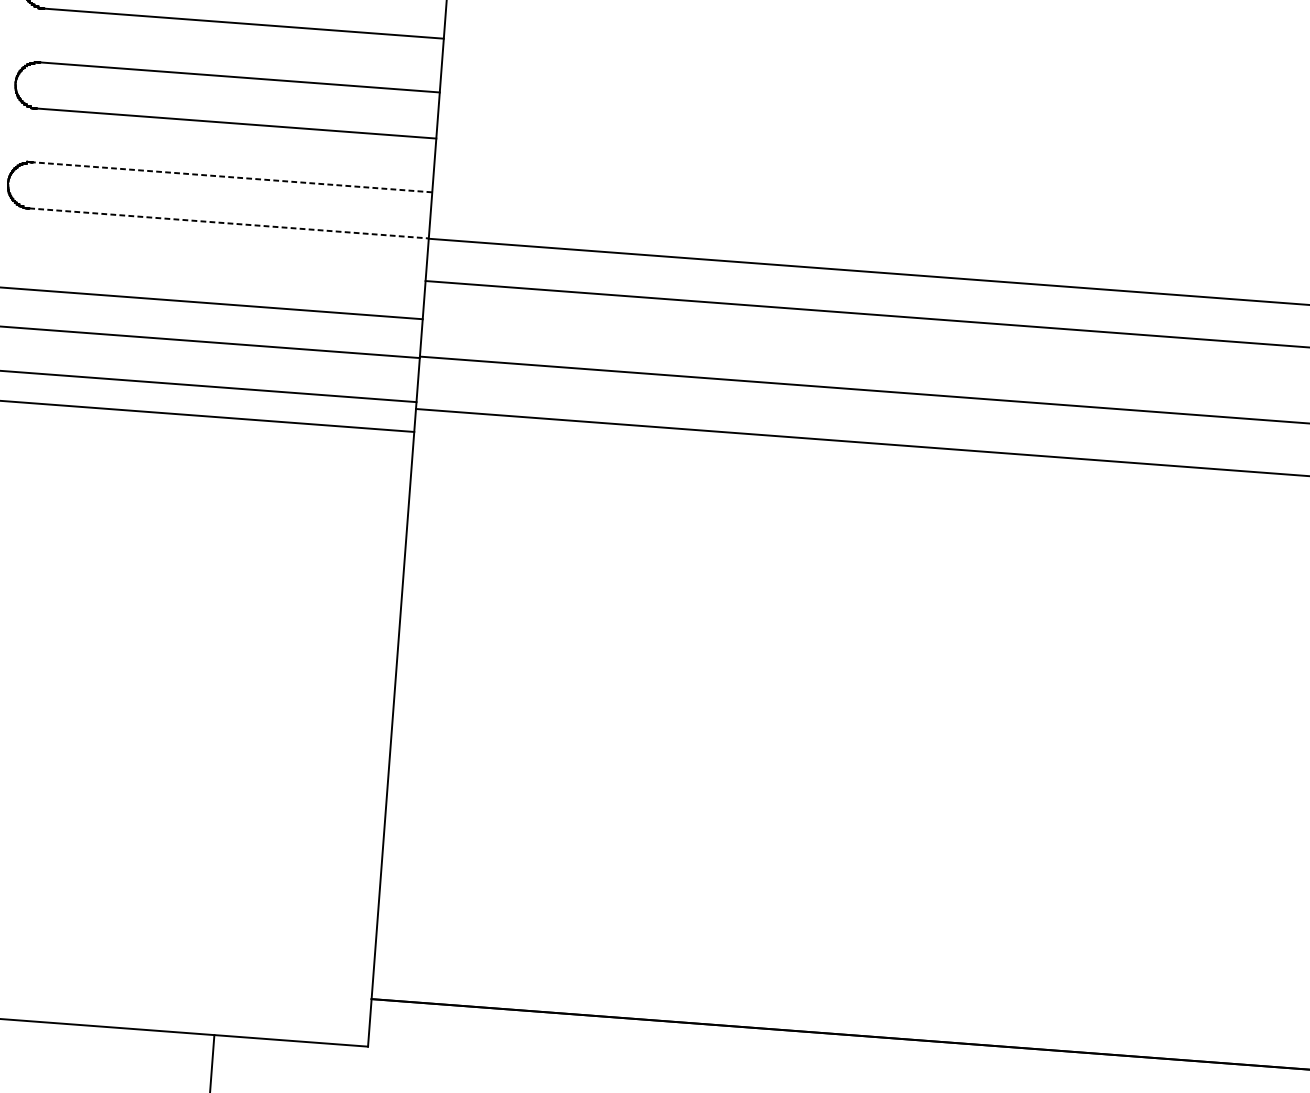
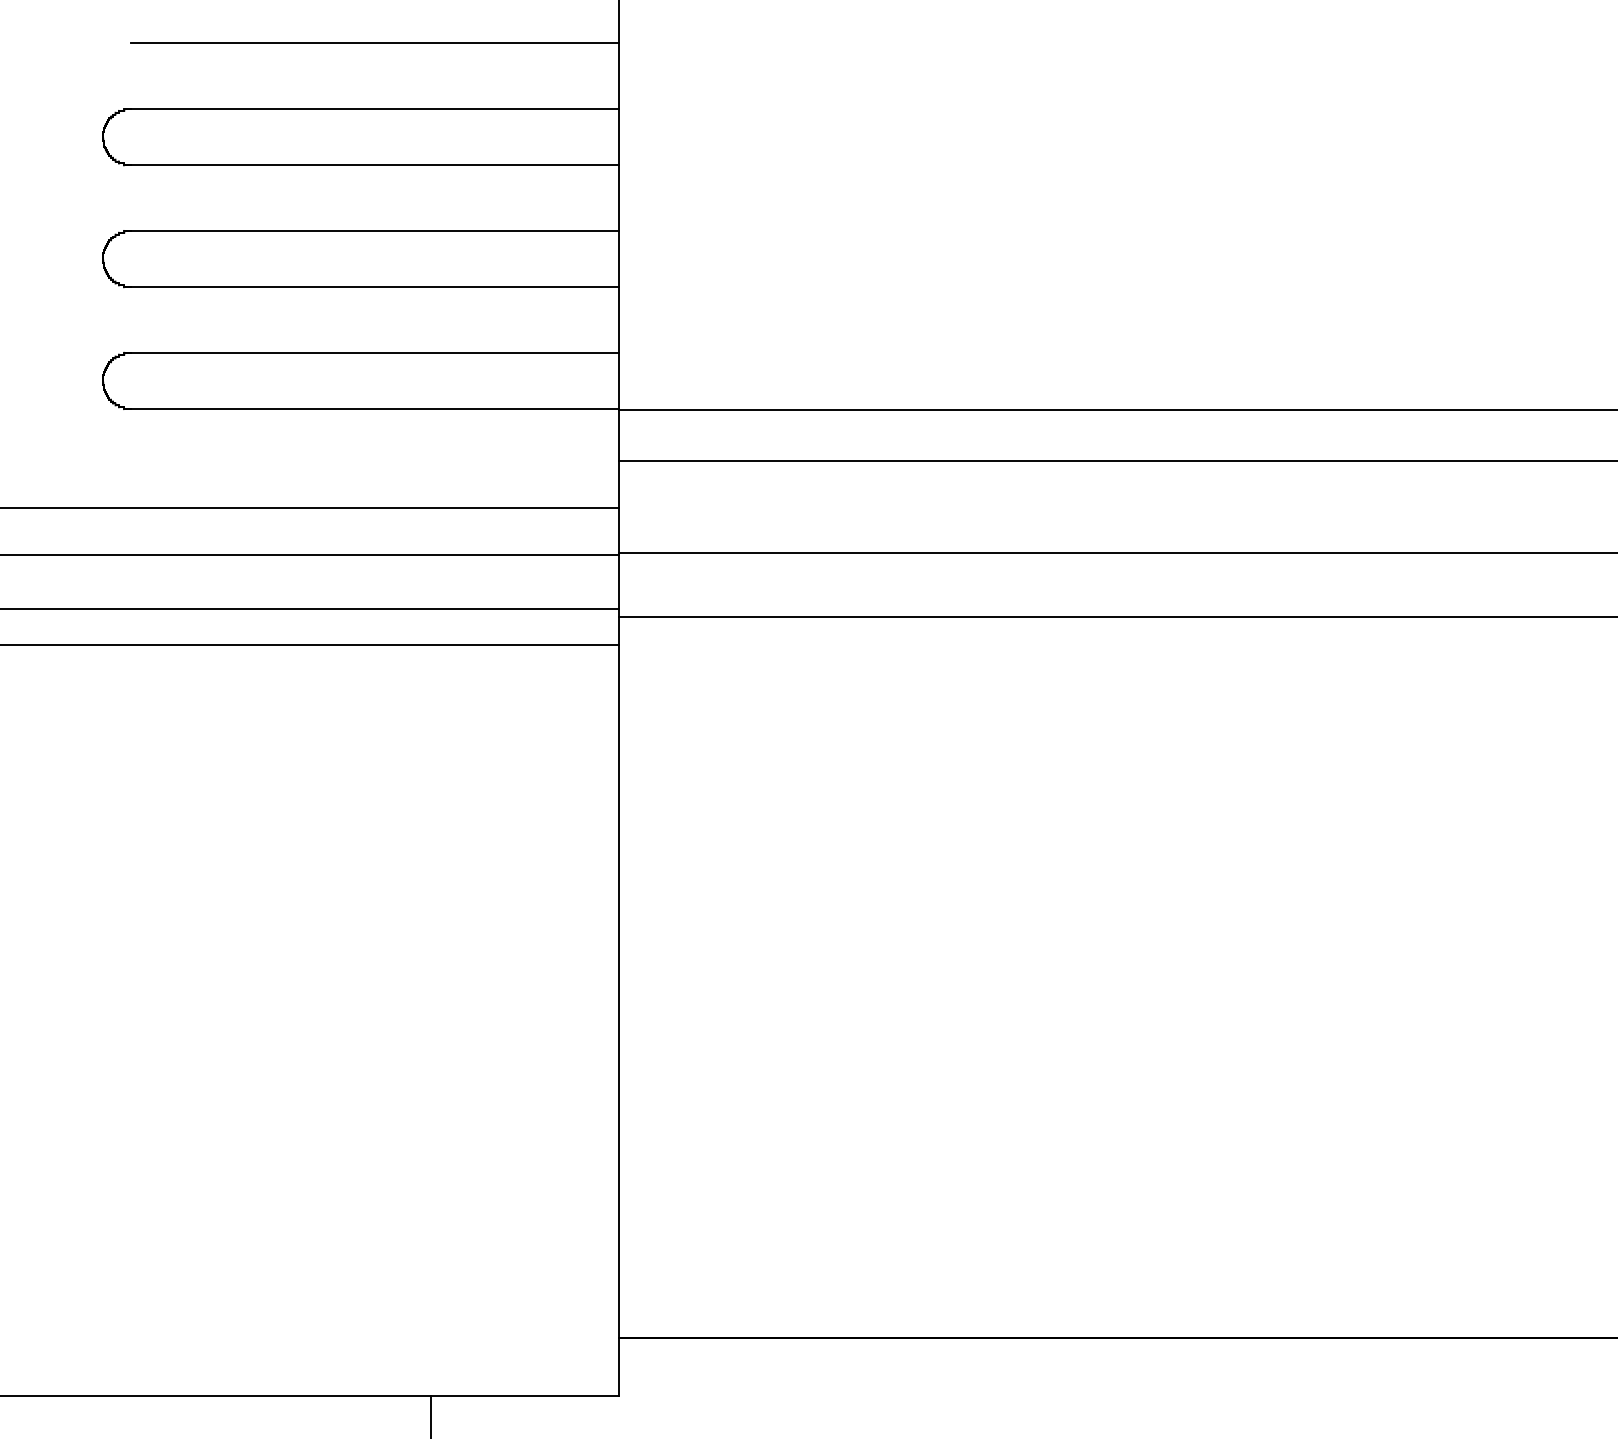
line: (232, 177) -> (375, 352), dashed -> solid
line: (229, 223) -> (375, 409), dashed -> solid

